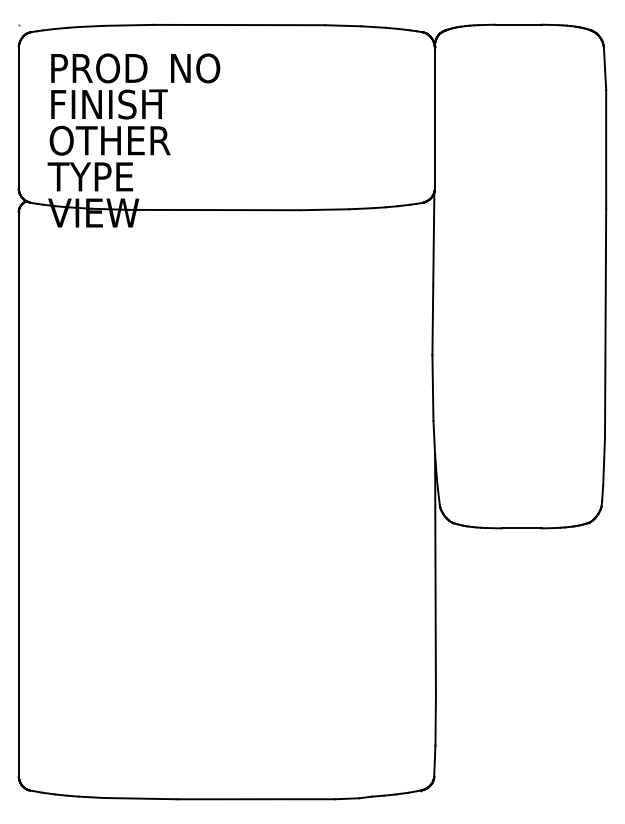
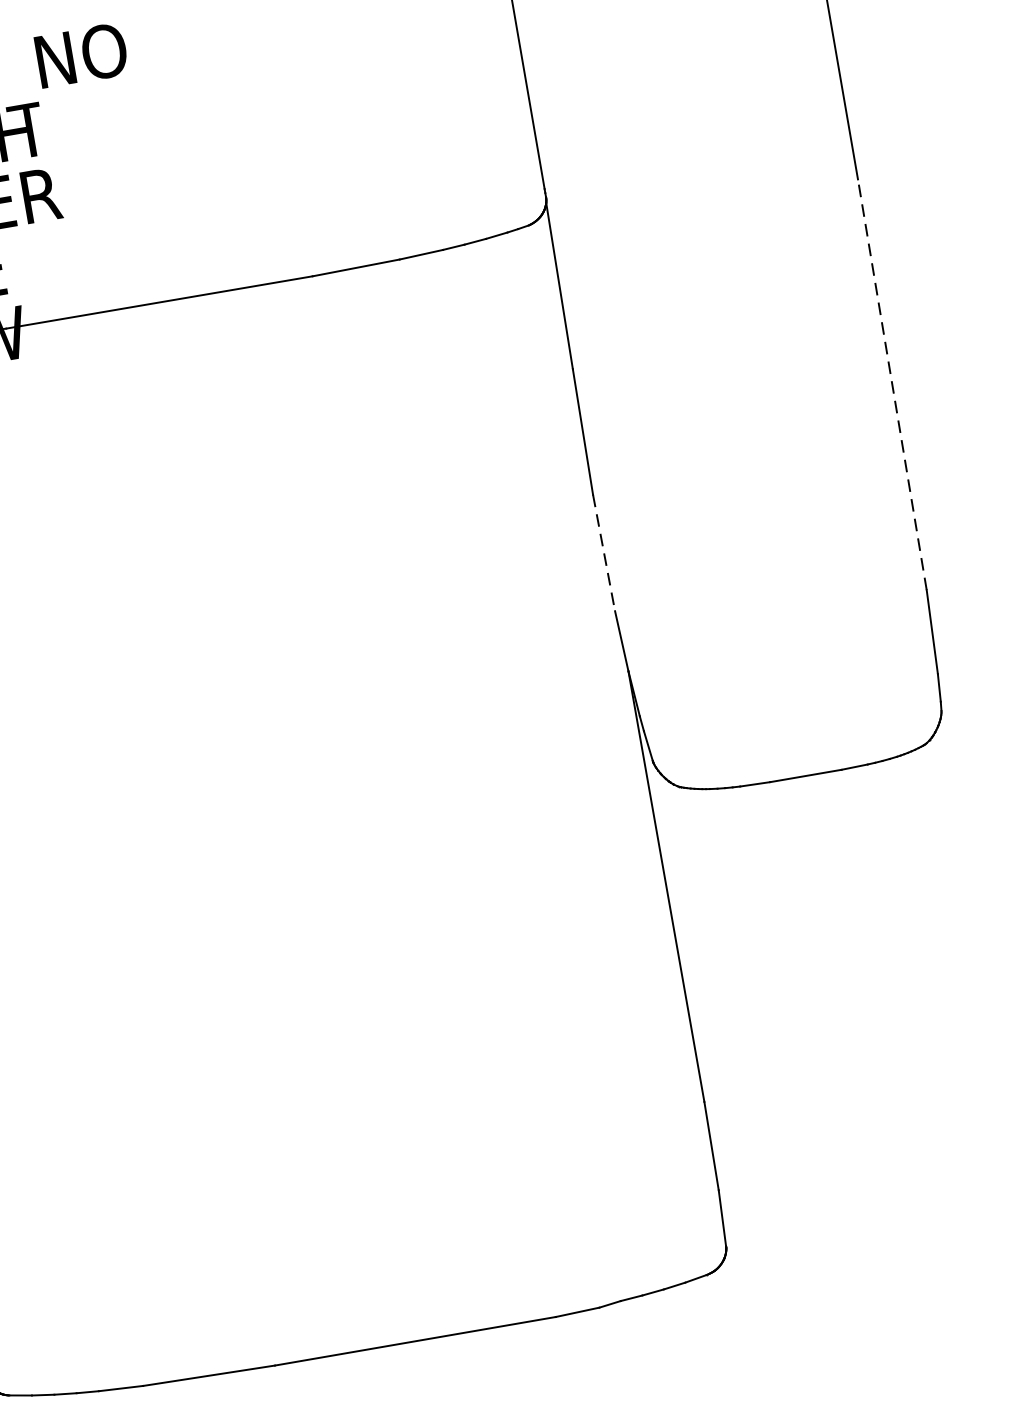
line: (605, 323) -> (892, 384), solid -> dashed
line: (432, 388) -> (603, 553), solid -> dashed

